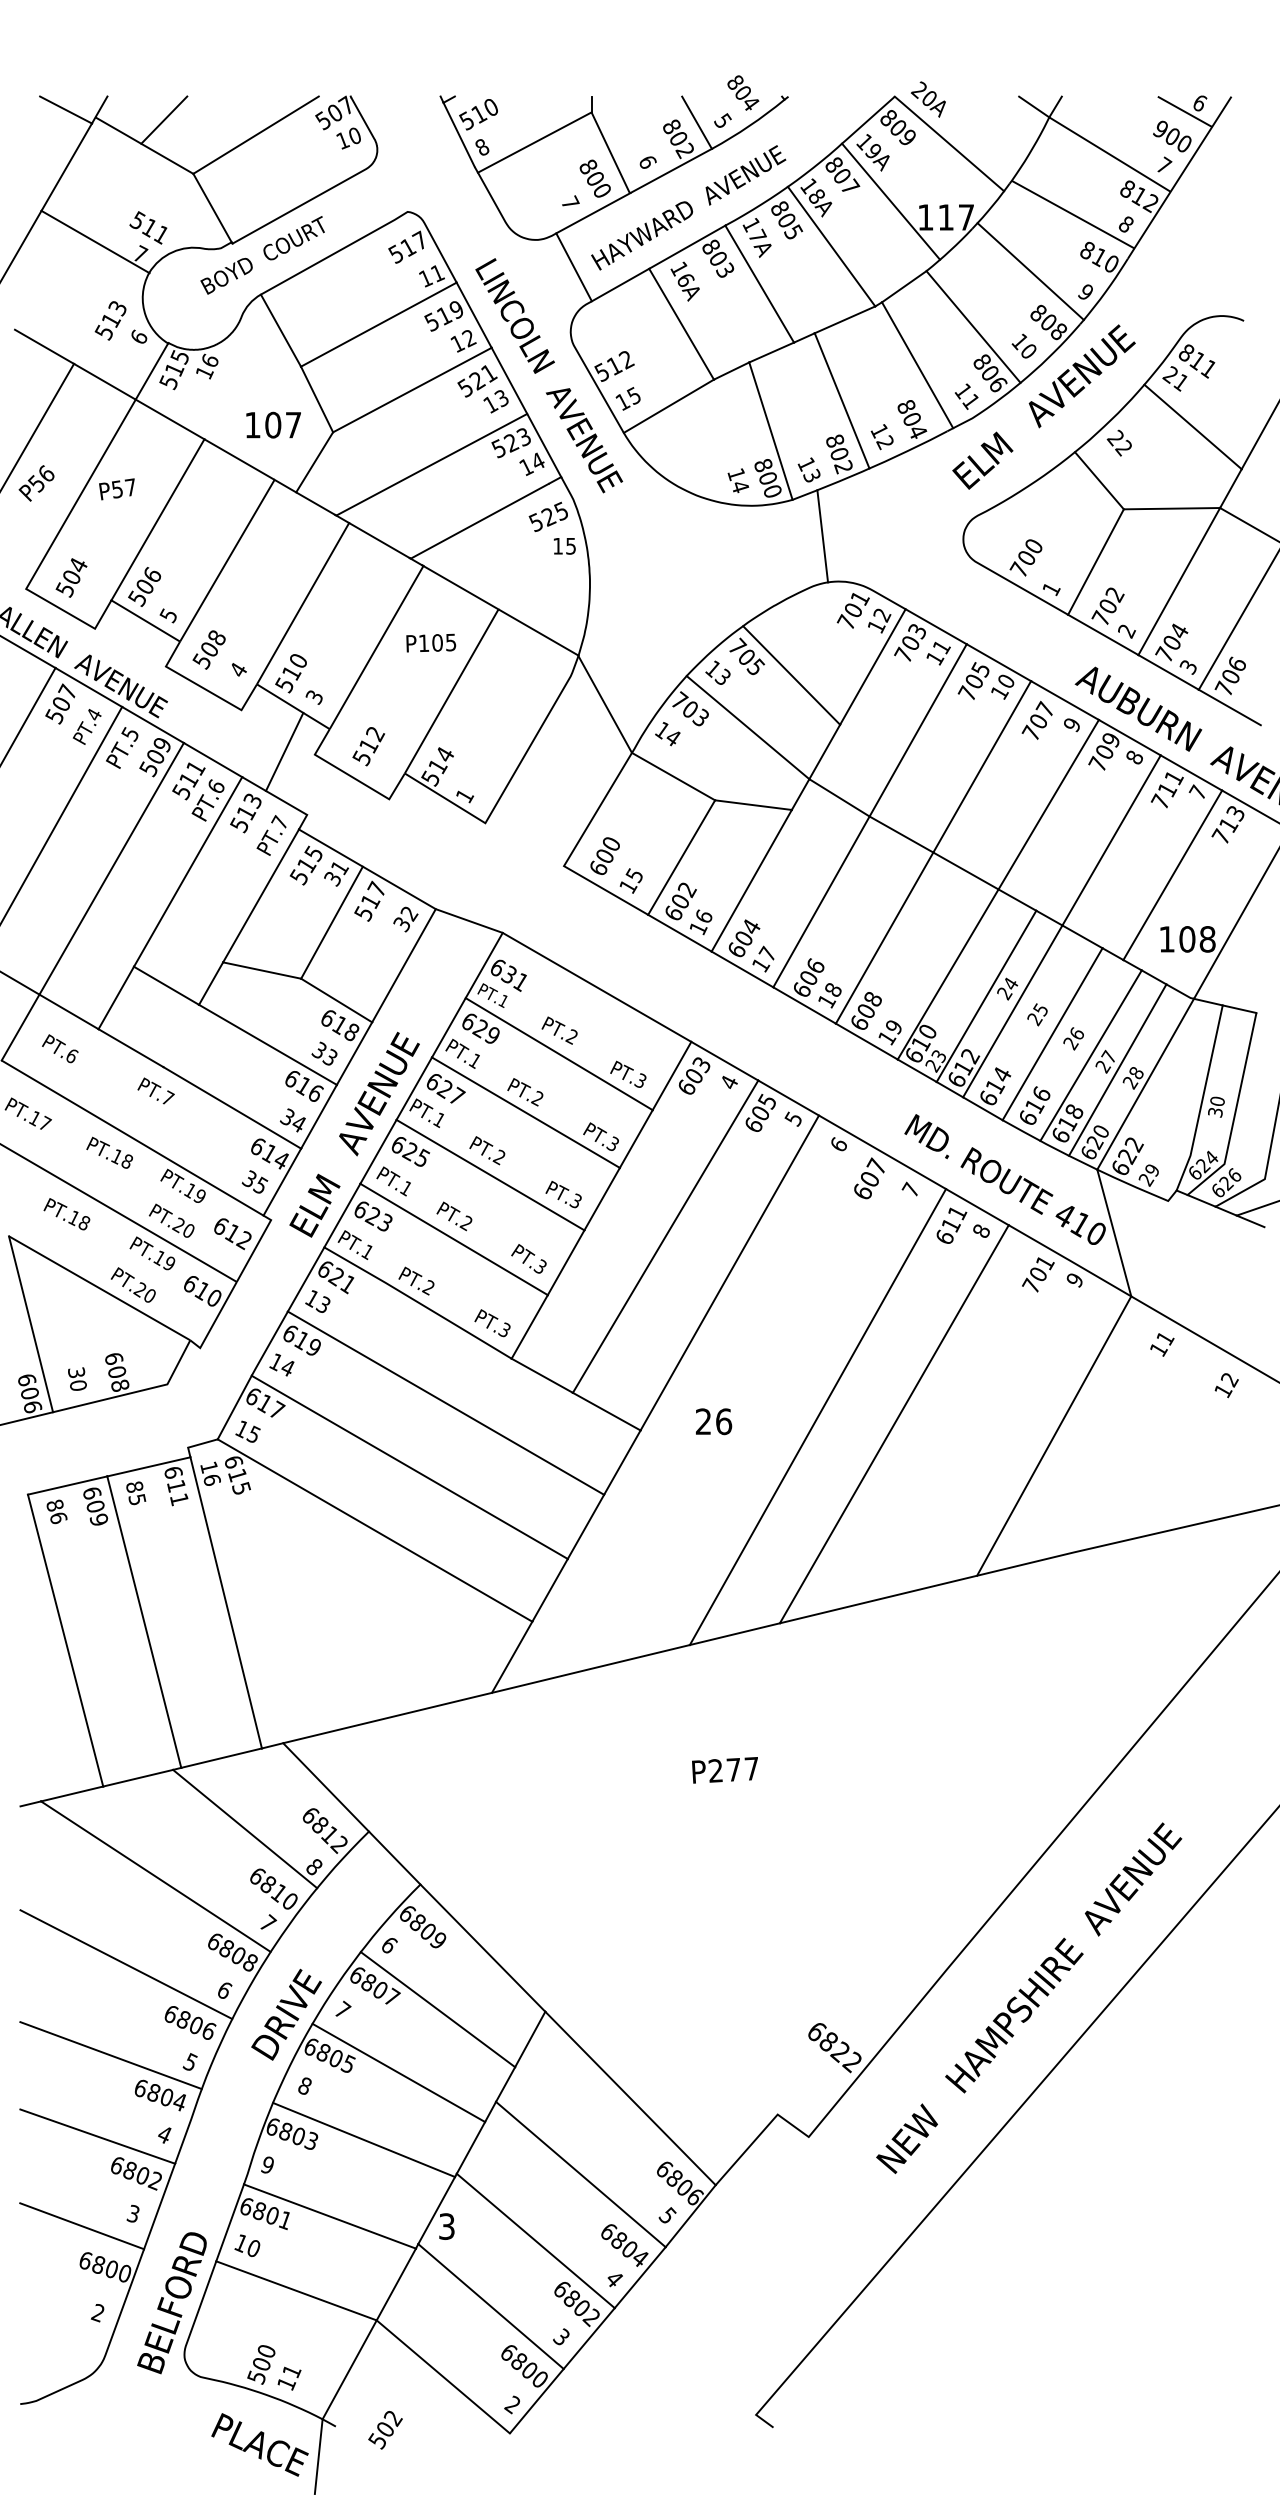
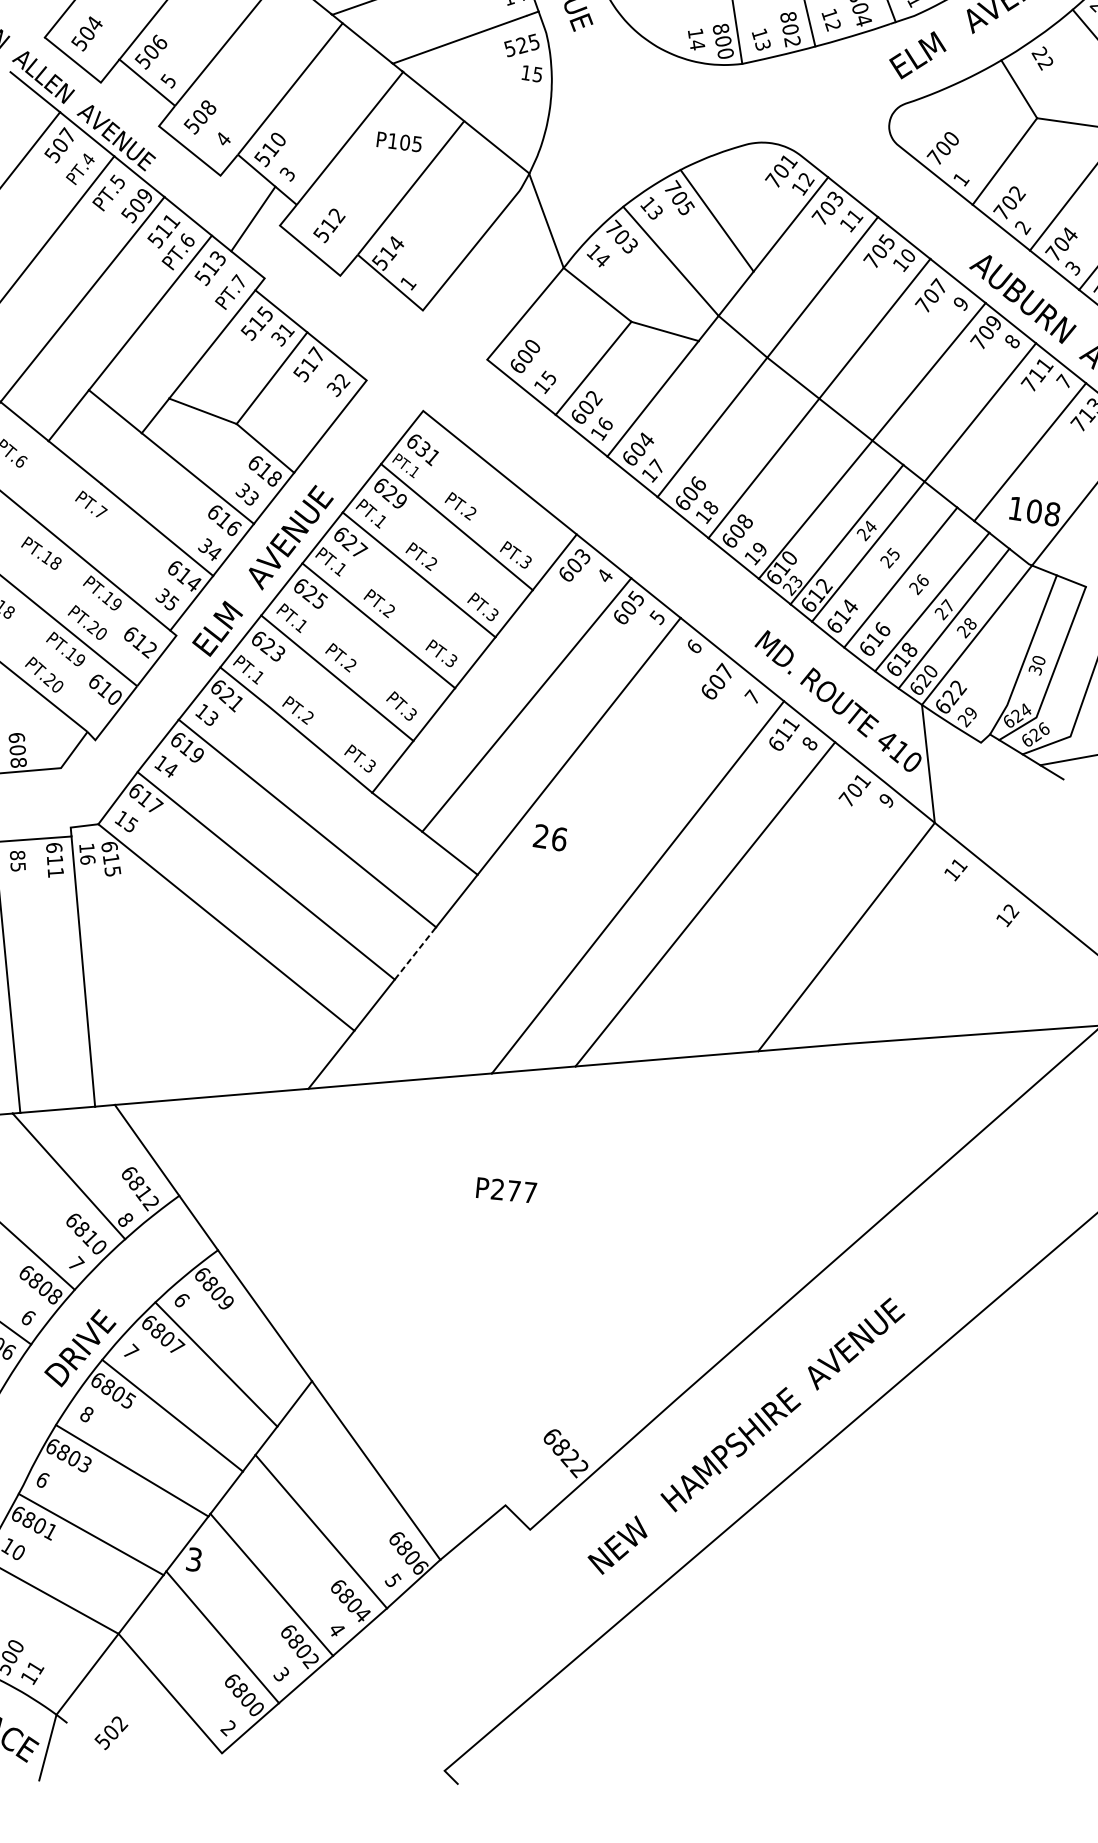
line: (822, 536) -> (763, 100), removed
line: (468, 920) -> (394, 395), removed
text: (714, 1421) -> (551, 837), moved
line: (585, 1526) -> (415, 953), solid -> dashed
text: (267, 2164) -> (42, 1479), 9 -> 6

